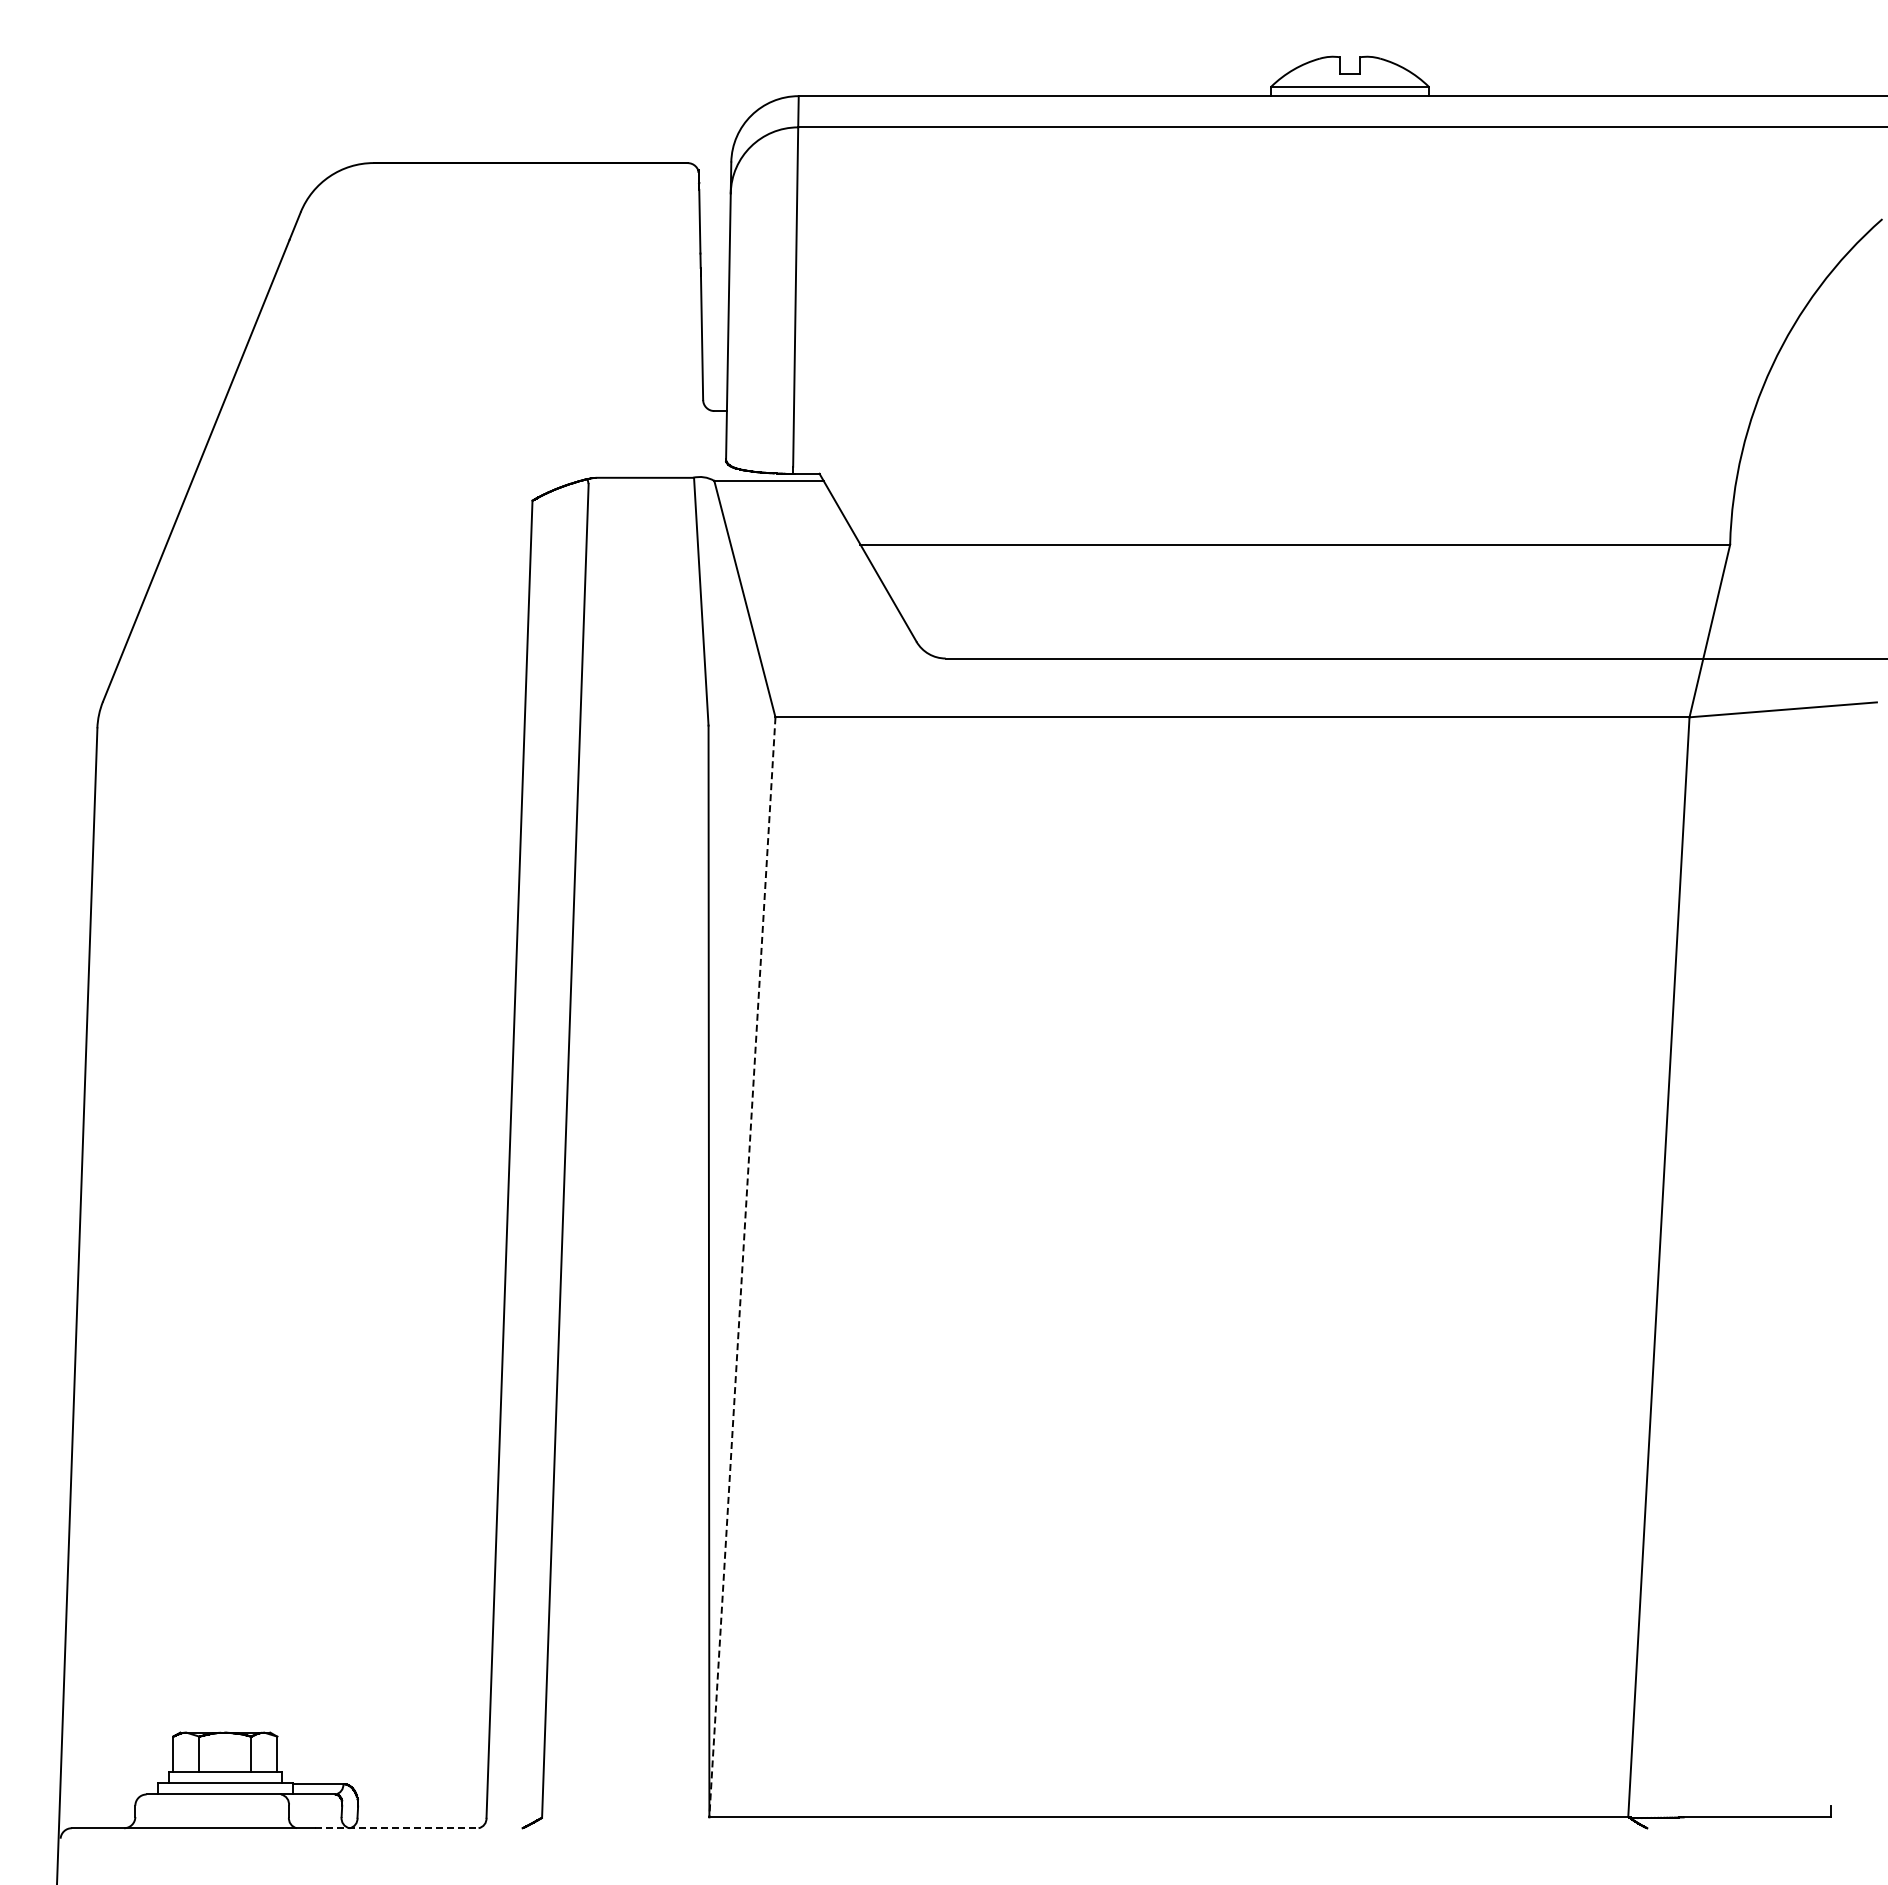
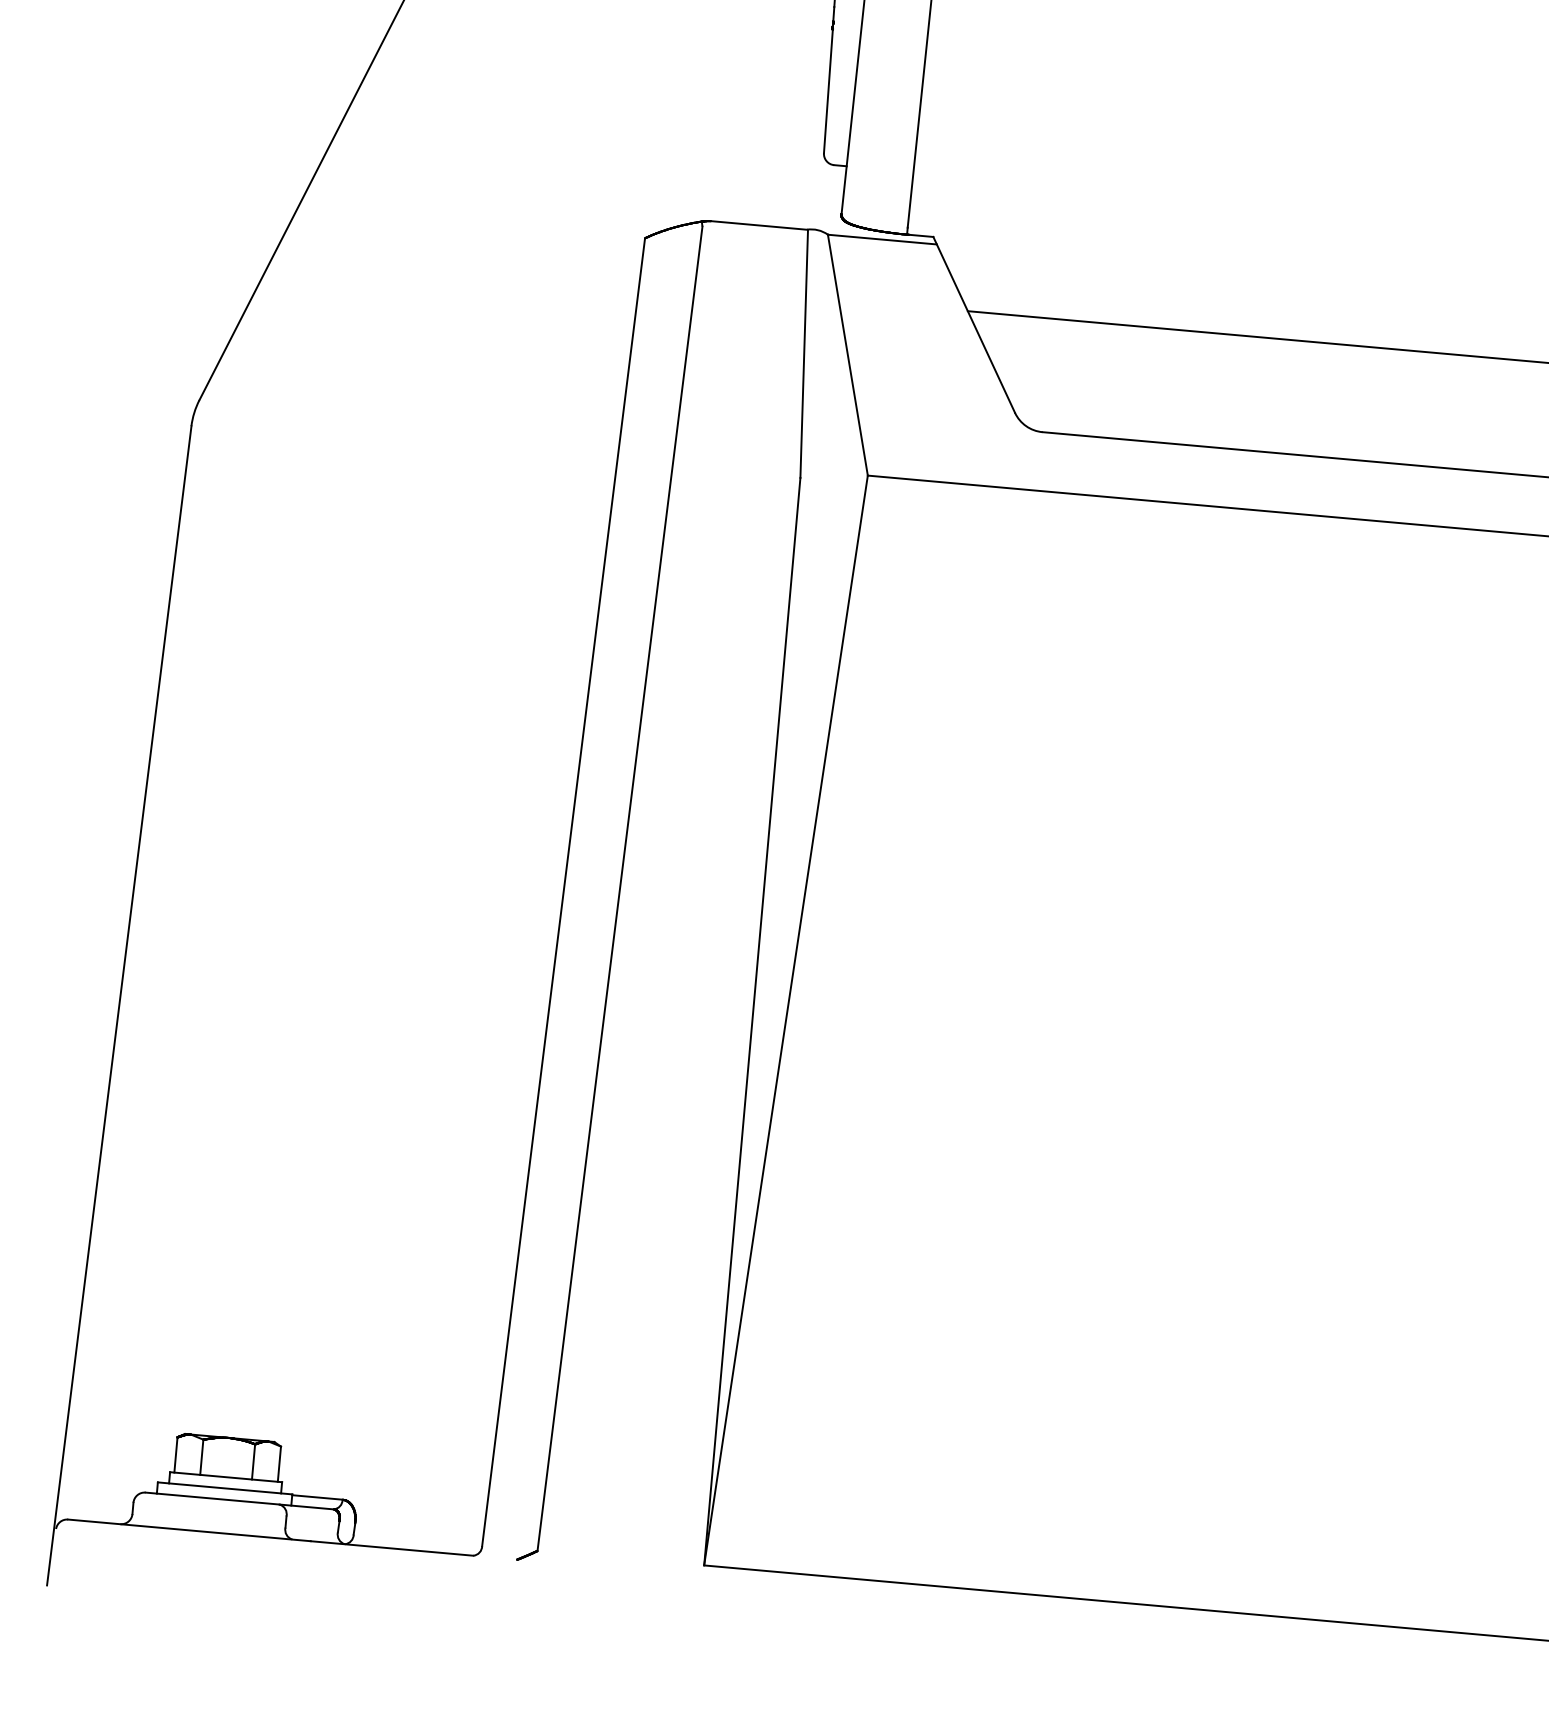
line: (742, 1266) -> (786, 1019), dashed -> solid
line: (396, 1828) -> (391, 1548), dashed -> solid

